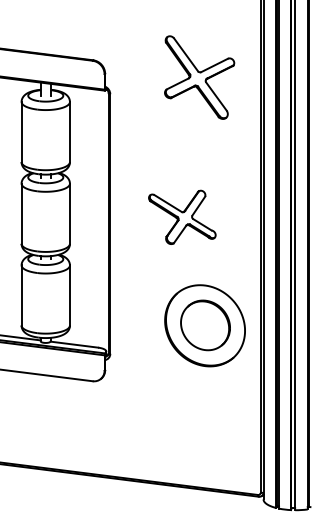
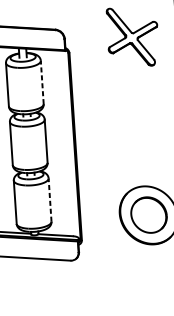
line: (69, 131) -> (41, 82), solid -> dashed
part: (182, 216) -> (127, 137), removed
line: (69, 295) -> (49, 200), solid -> dashed

